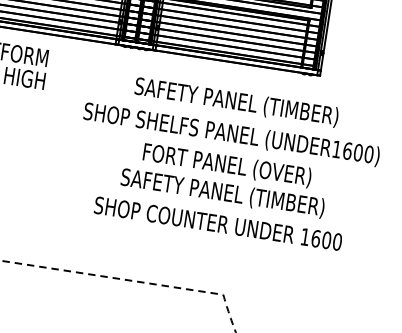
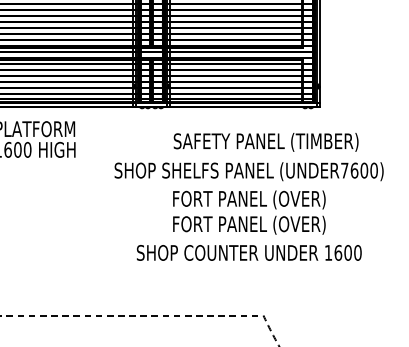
text: (235, 102) -> (265, 142), moved
text: (336, 149) -> (344, 170), (UNDER1600) -> (UNDER7600)
text: (222, 192) -> (248, 224), SAFETY PANEL (TIMBER) -> FORT PANEL (OVER)

